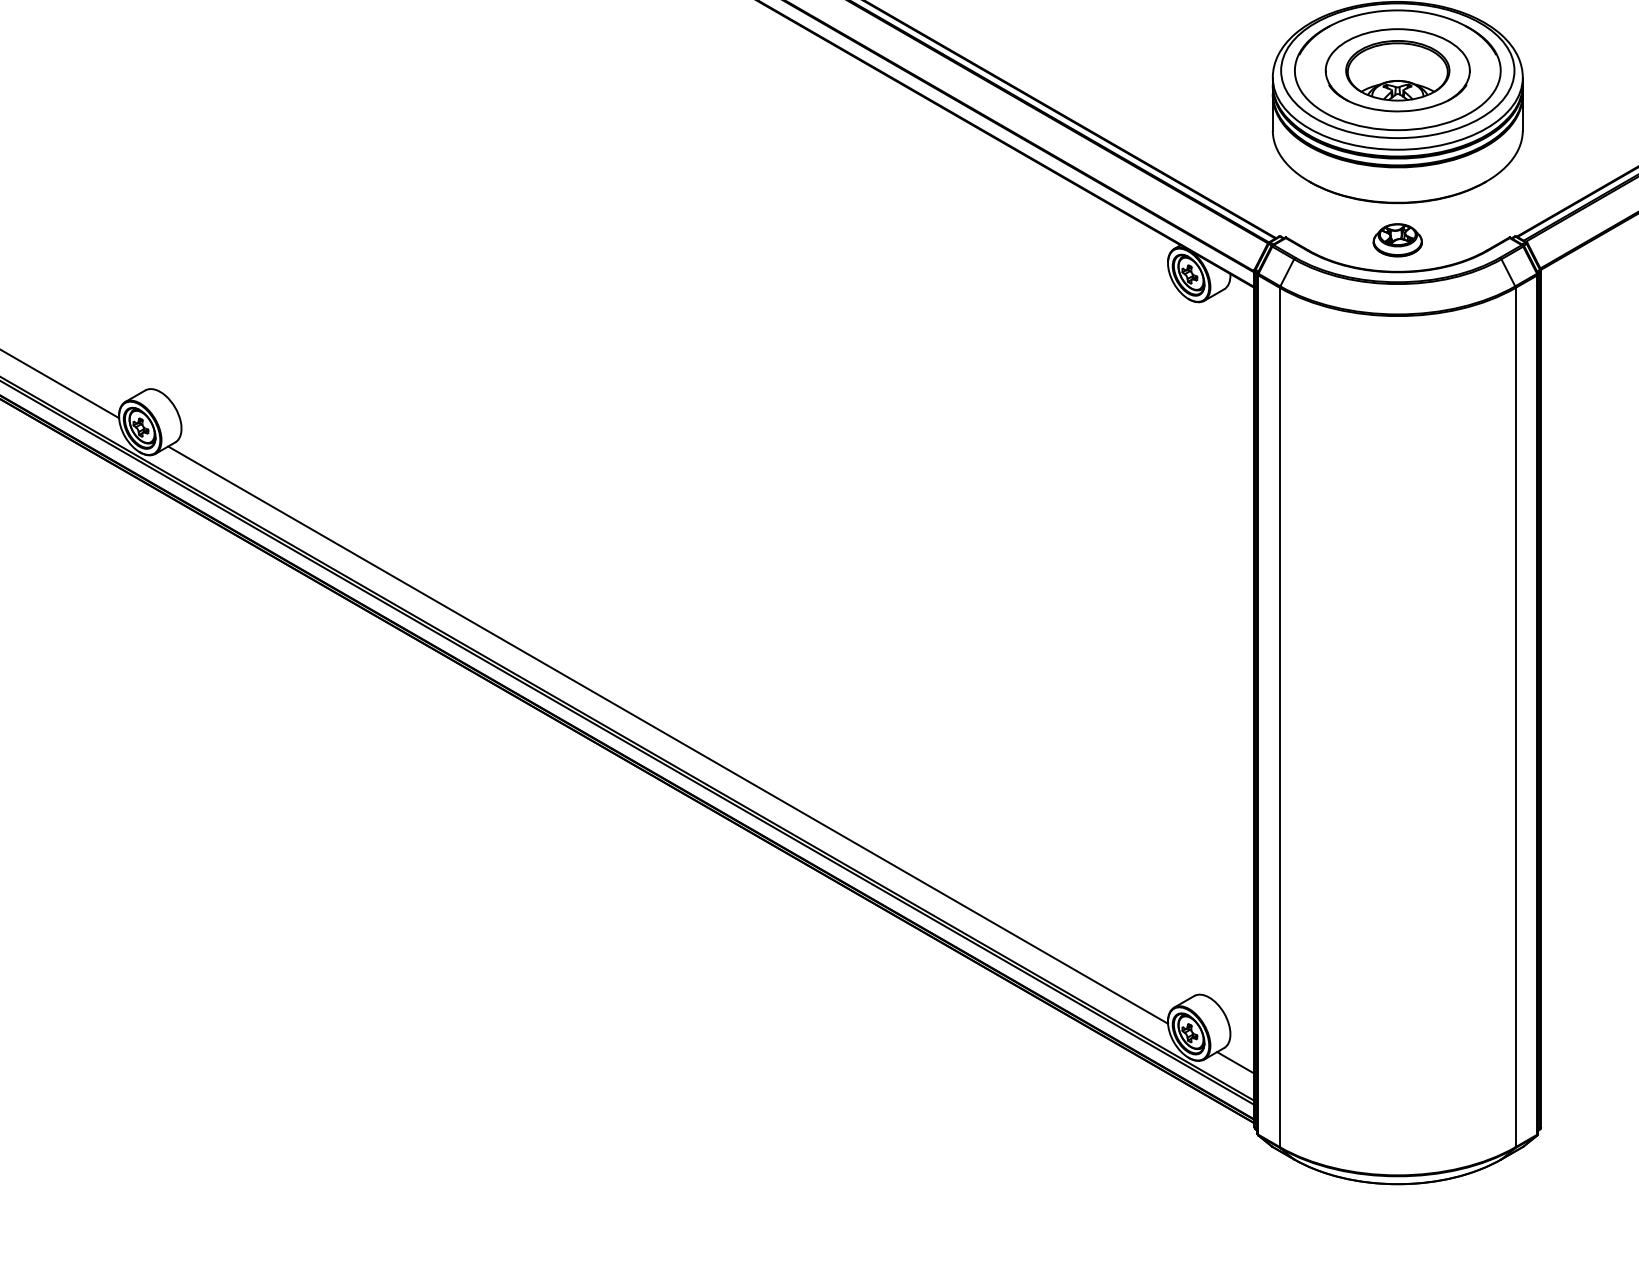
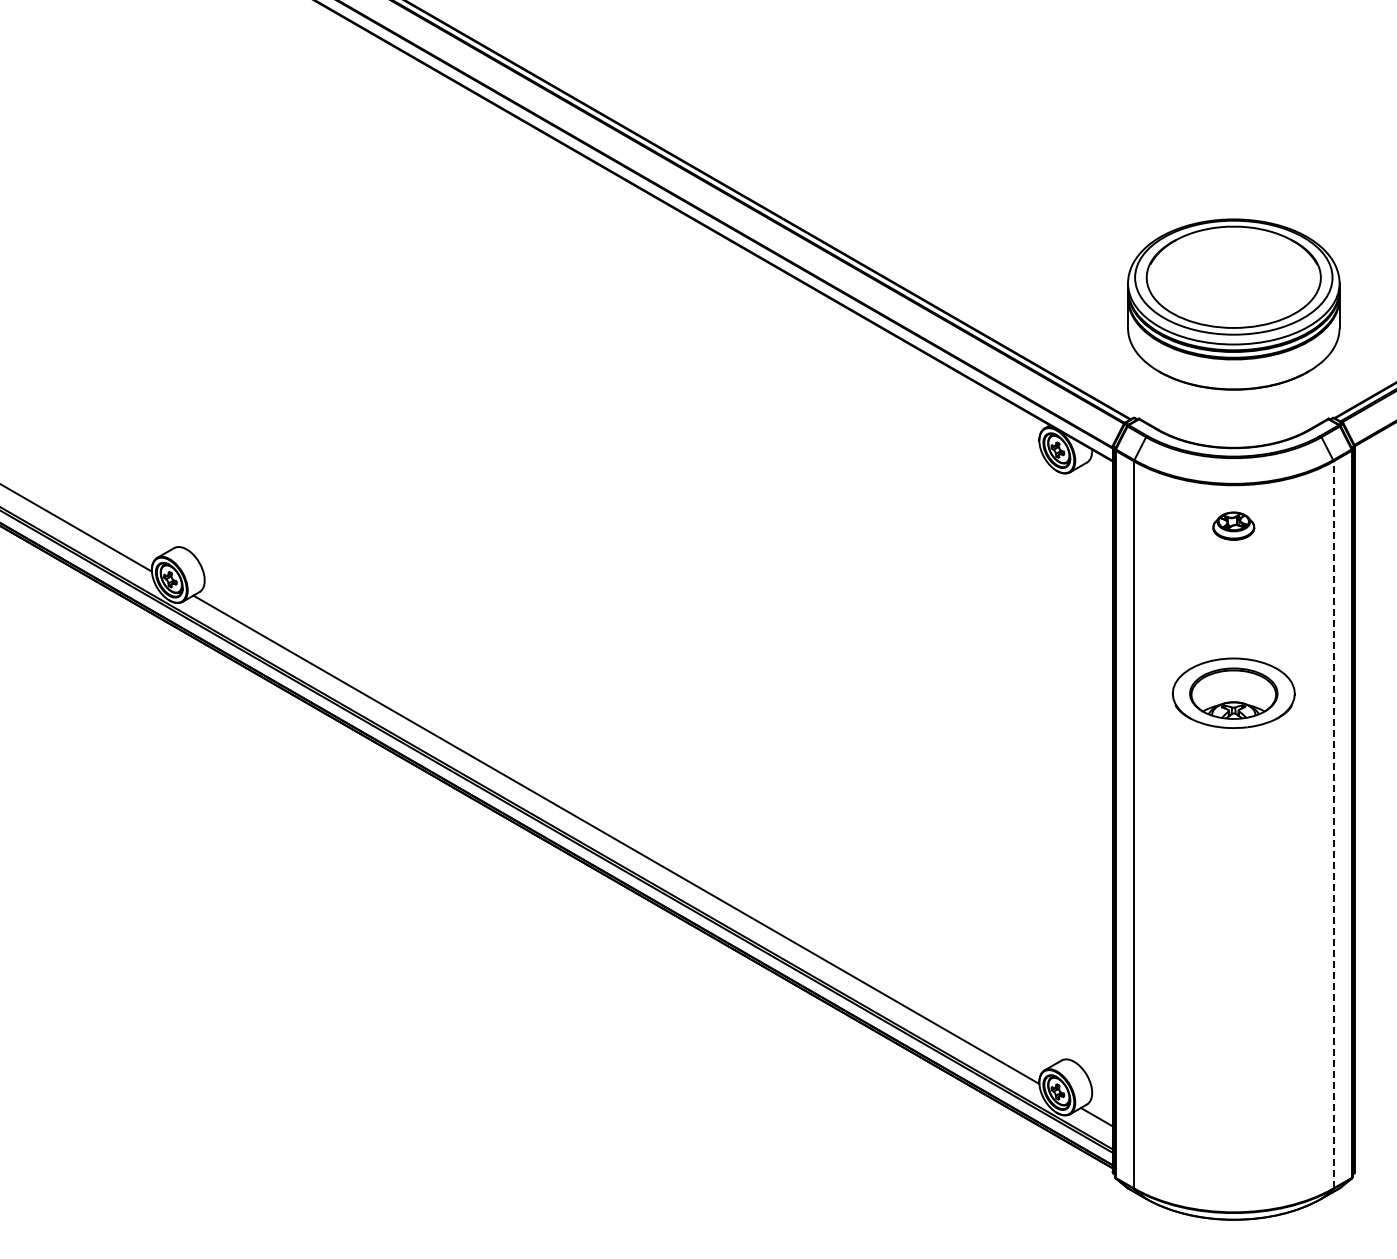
part: (1397, 69) -> (1233, 692), moved
part: (1397, 239) -> (1233, 525), moved
line: (1515, 717) -> (1333, 824), solid -> dashed

